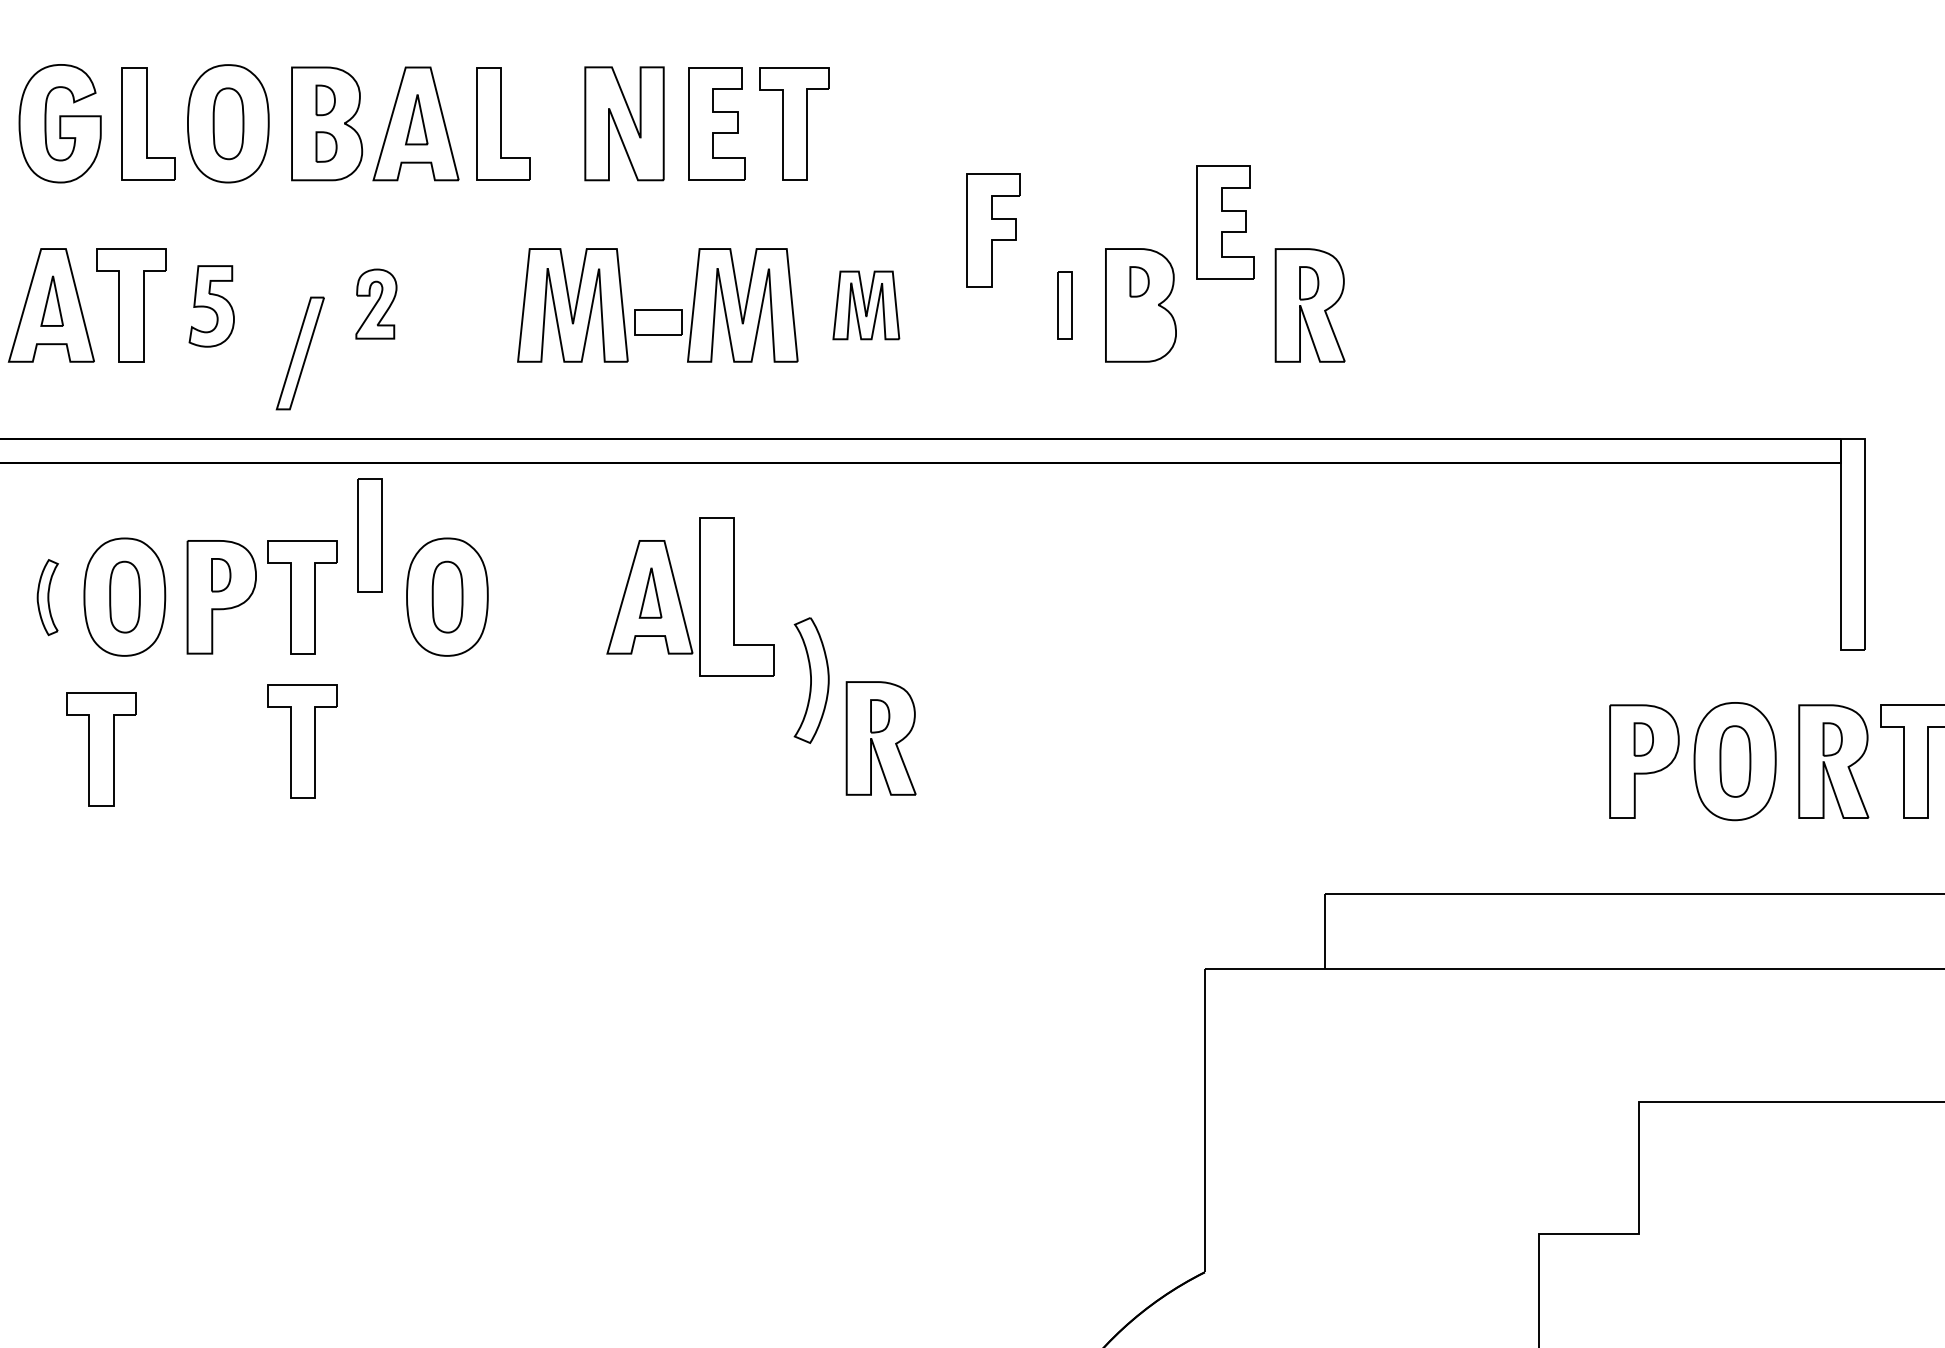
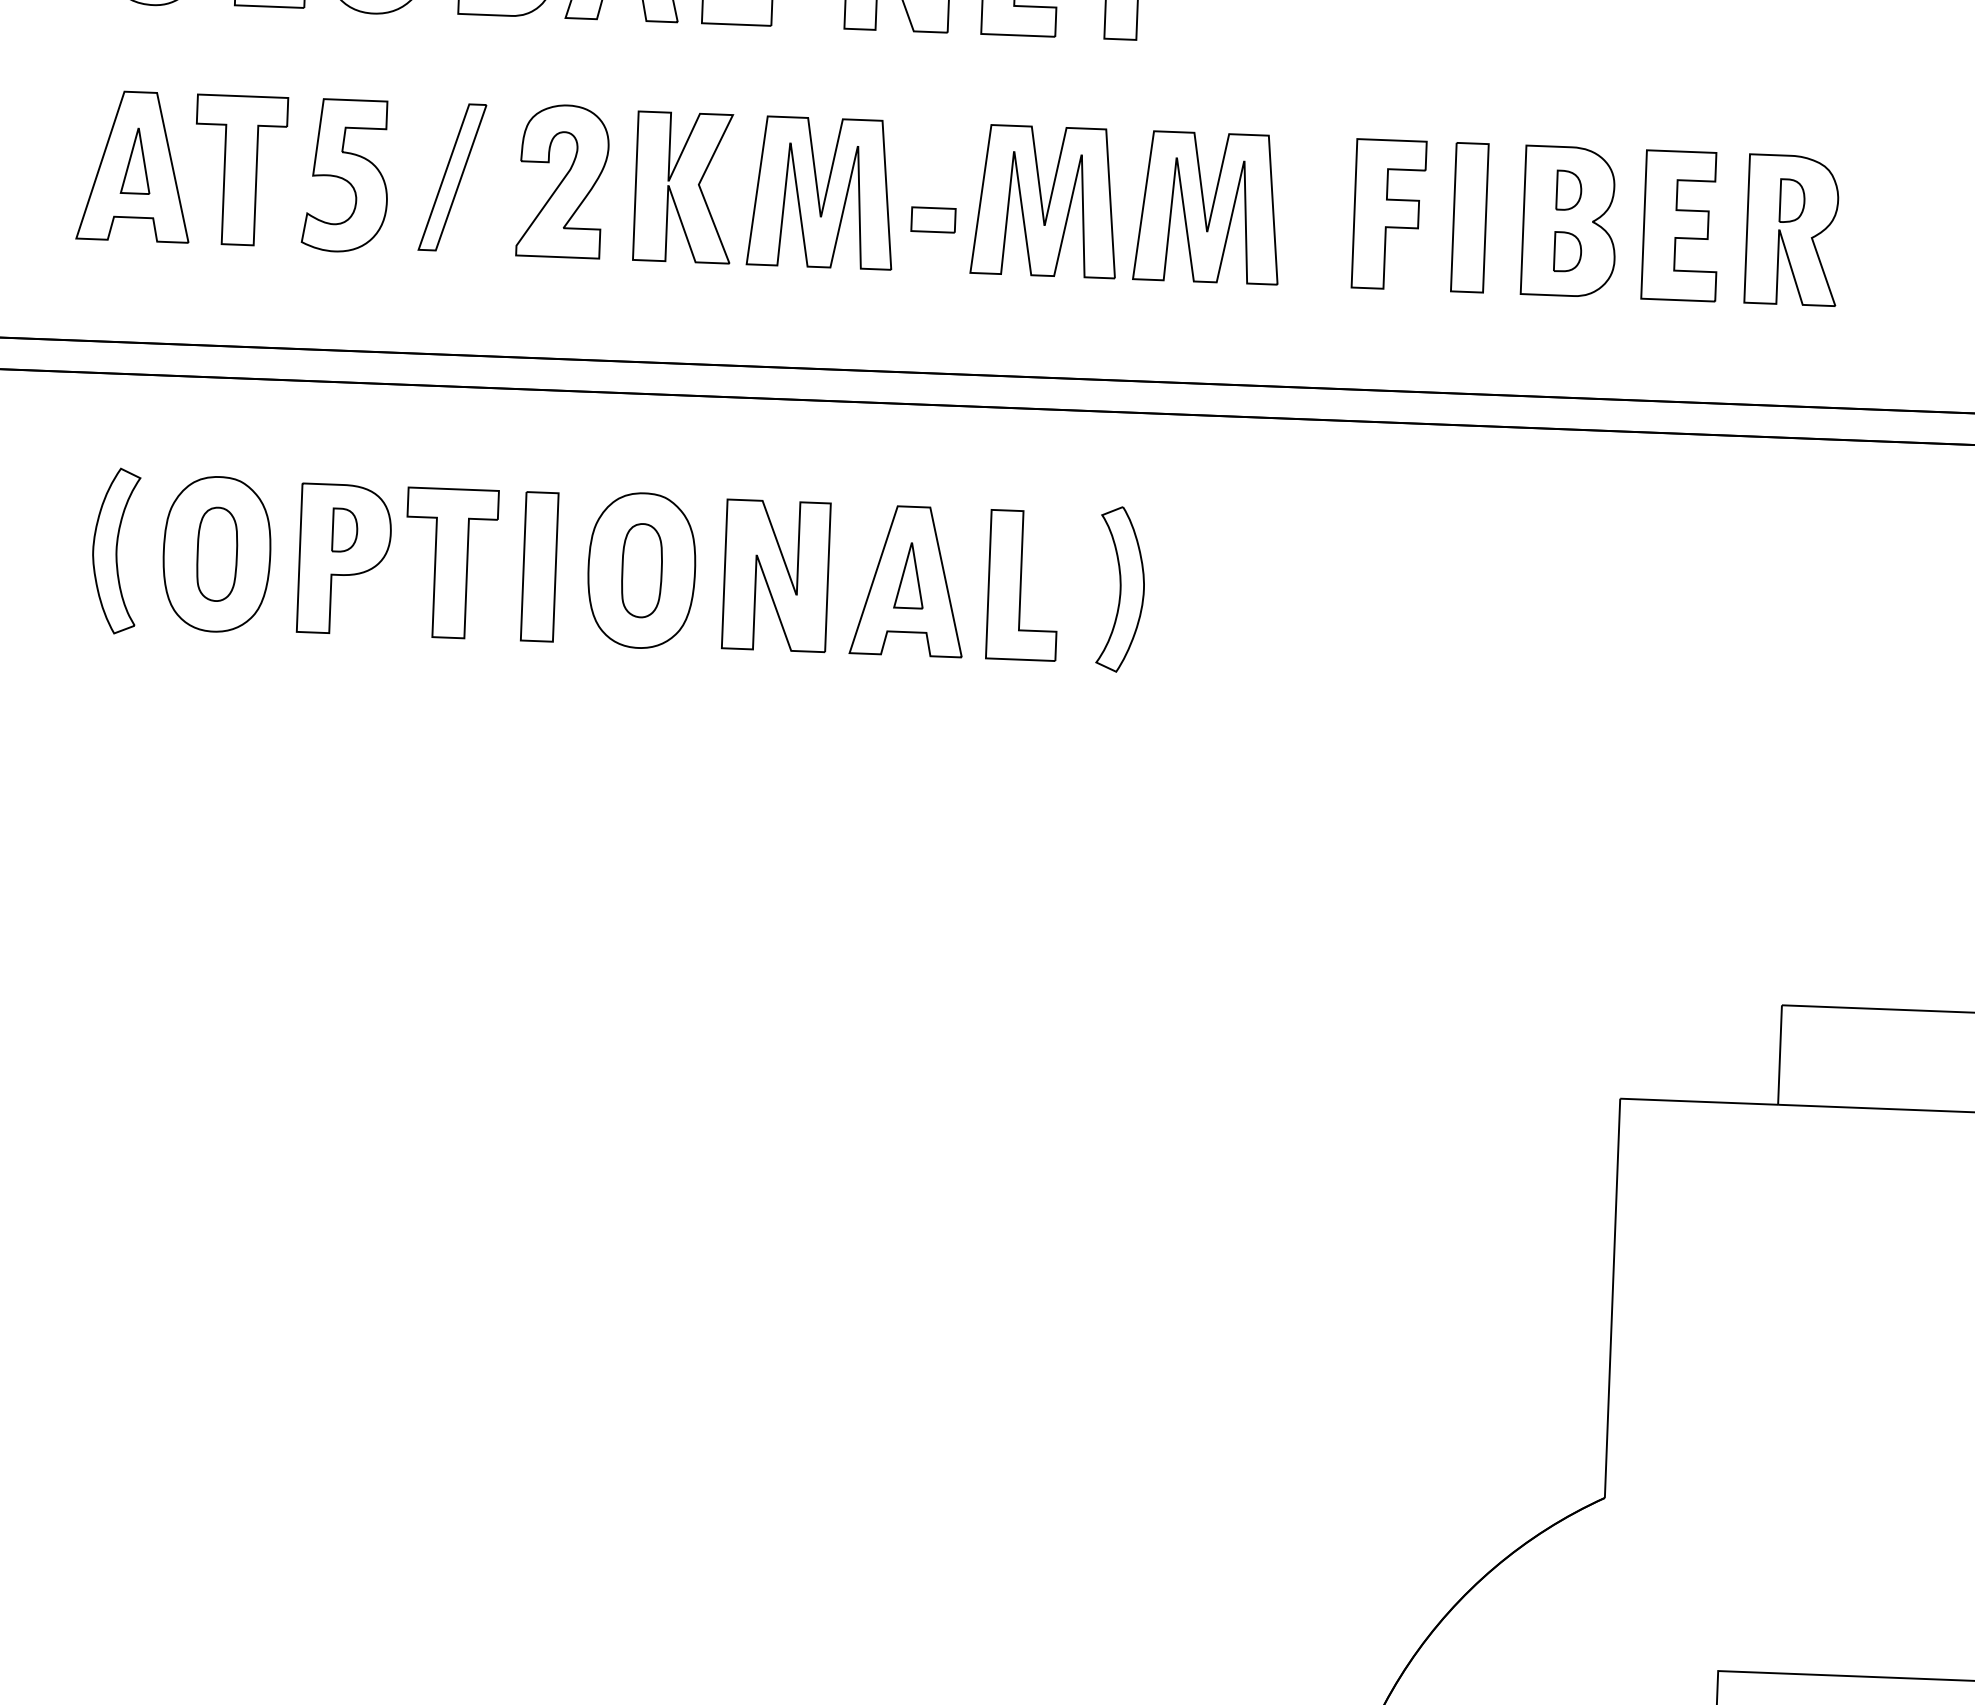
part: (1225, 222) -> (1681, 225), moved
part: (993, 230) -> (1388, 214), moved
part: (376, 303) -> (563, 180), size x1.67
part: (467, 305) -> (682, 187), added
part: (866, 305) -> (1208, 207), size x1.67
part: (1064, 305) -> (1469, 217), size x1.67
part: (211, 306) -> (345, 175), size x1.43
part: (658, 322) -> (933, 219), size x0.71
part: (1140, 328) -> (1567, 251), added
part: (299, 353) -> (451, 177), moved
part: (369, 535) -> (539, 567), moved
part: (549, 596) -> (776, 574), added
part: (47, 597) -> (115, 550), size x1.67
part: (737, 597) -> (1023, 585), size x0.71
part: (811, 680) -> (1121, 589), moved
part: (880, 738) -> (1204, 778), removed
part: (302, 741) -> (443, 753), removed
part: (101, 749) -> (178, 753), removed

